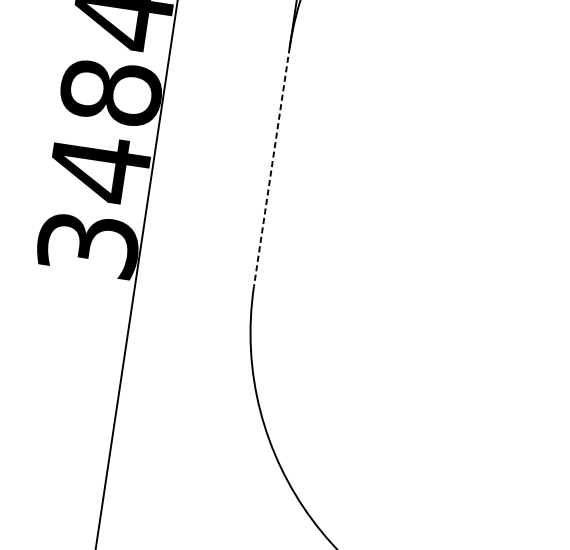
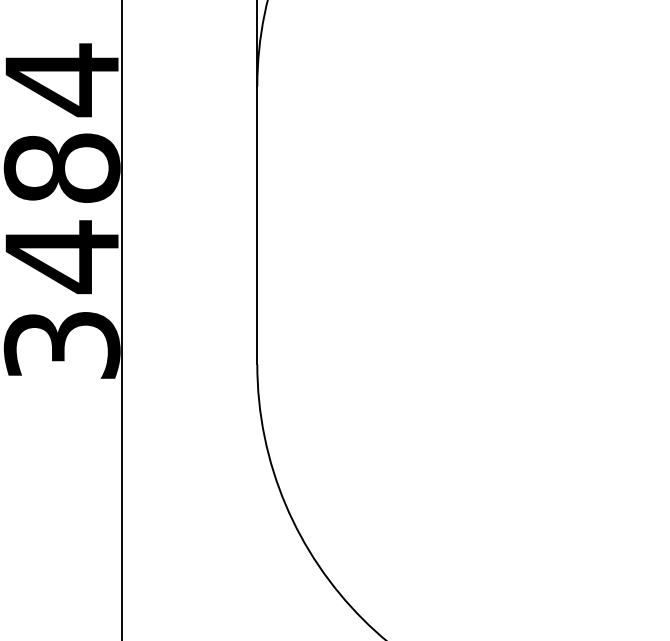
line: (272, 166) -> (257, 225), dashed -> solid

